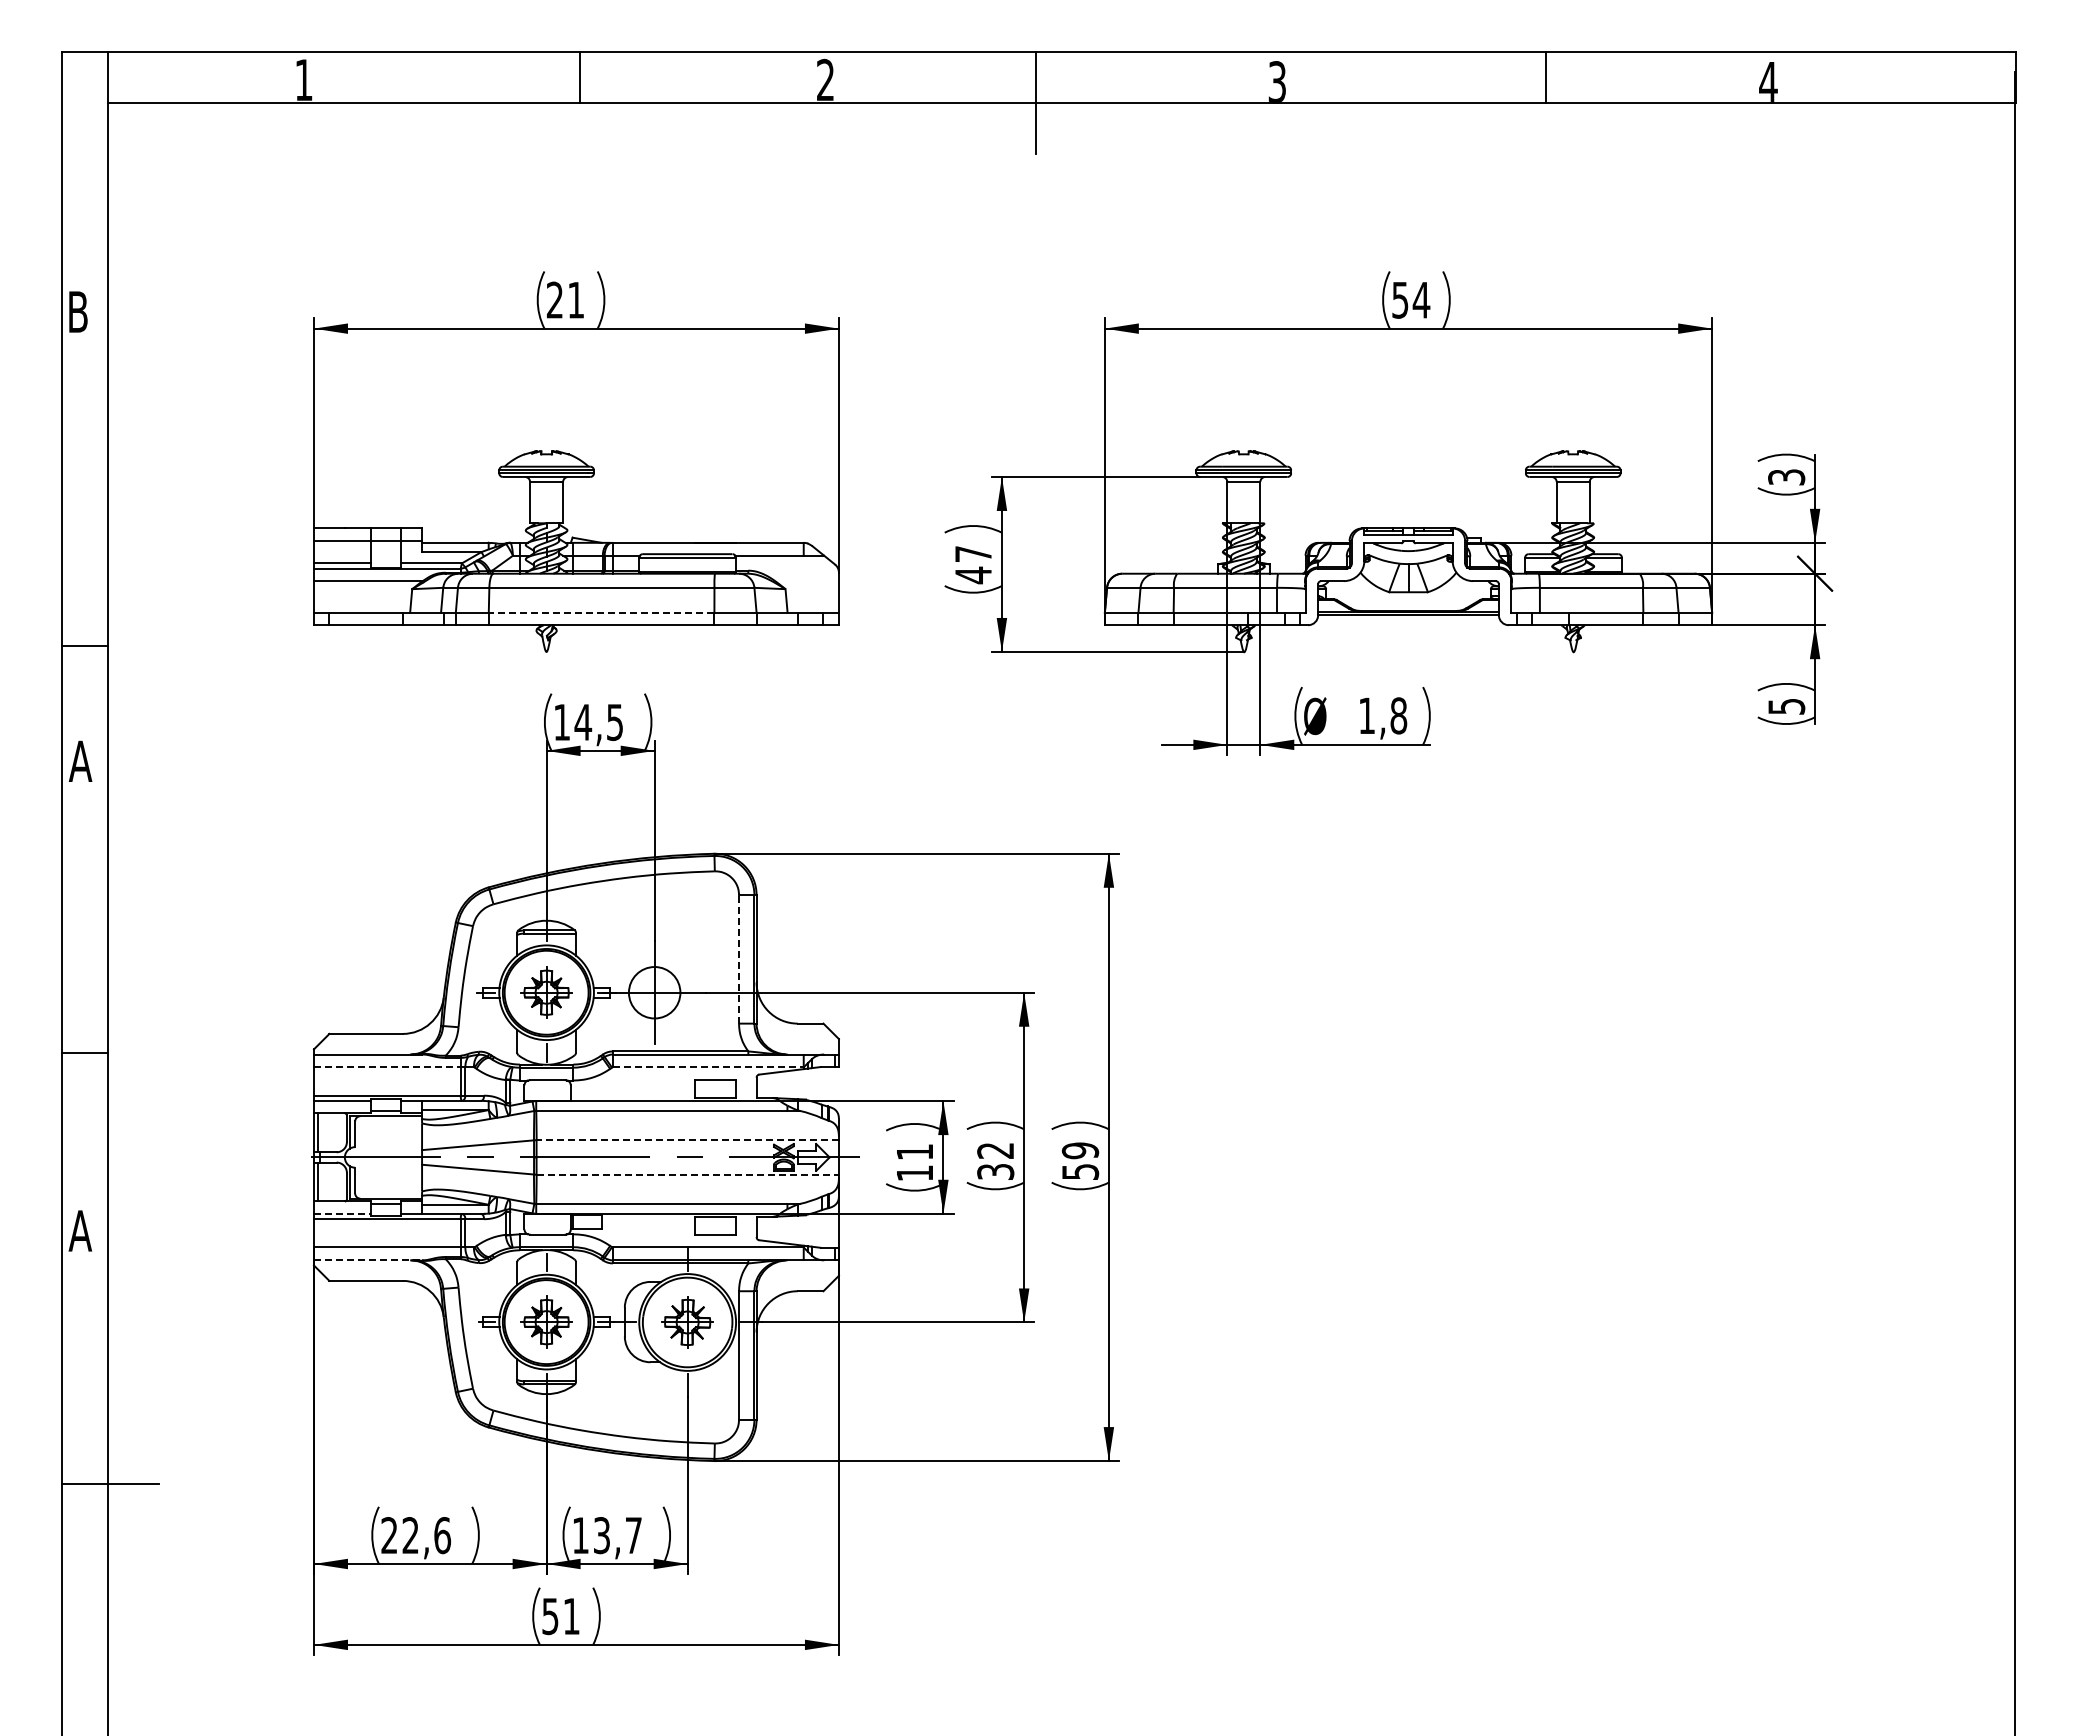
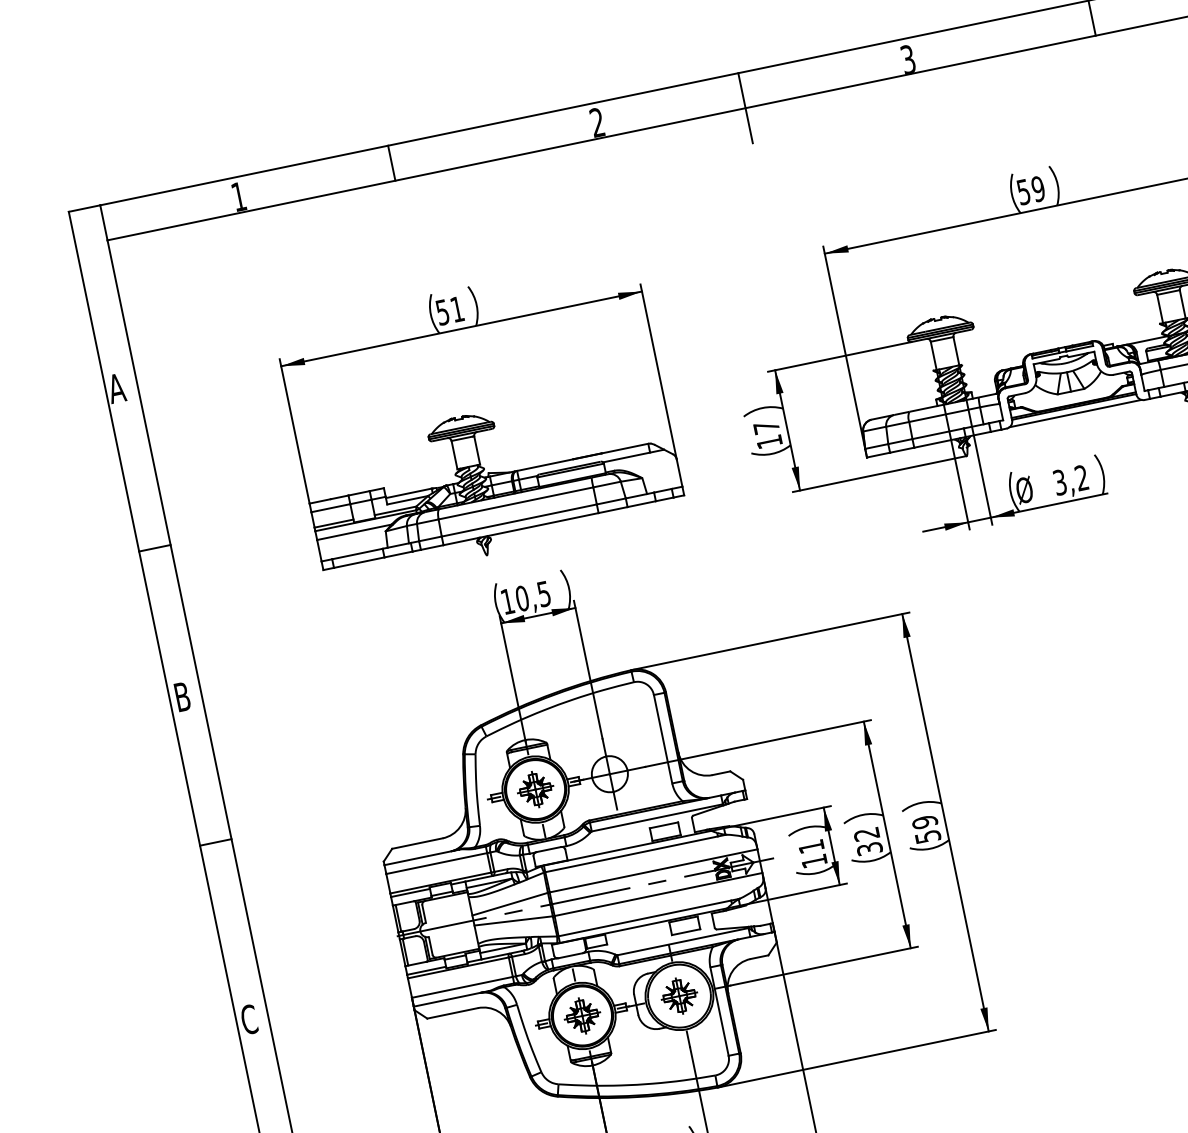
line: (579, 76) -> (391, 162), moved
text: (554, 299) -> (442, 311), 21 -> 51
text: (1421, 299) -> (1038, 188), 54 -> 59
text: (77, 311) -> (116, 388), B -> A
text: (973, 575) -> (769, 442), 47 -> 17
line: (601, 612) -> (519, 520), dashed -> solid
line: (1408, 624) -> (1075, 413), added
line: (85, 646) -> (155, 548), moved
text: (1383, 715) -> (1071, 479), 1,8 -> 3,2
text: (583, 722) -> (522, 598), 14,5 -> 10,5
text: (80, 760) -> (182, 696), A -> B
line: (739, 958) -> (663, 738), dashed -> solid
line: (85, 1053) -> (216, 842), moved
line: (387, 1067) -> (436, 863), dashed -> solid
line: (708, 1067) -> (657, 817), dashed -> solid
line: (687, 1140) -> (653, 871), dashed -> solid
line: (688, 1174) -> (658, 894), dashed -> solid
line: (342, 1214) -> (426, 971), dashed -> solid
text: (80, 1230) -> (249, 1019), A -> C
line: (368, 1260) -> (451, 998), dashed -> solid

